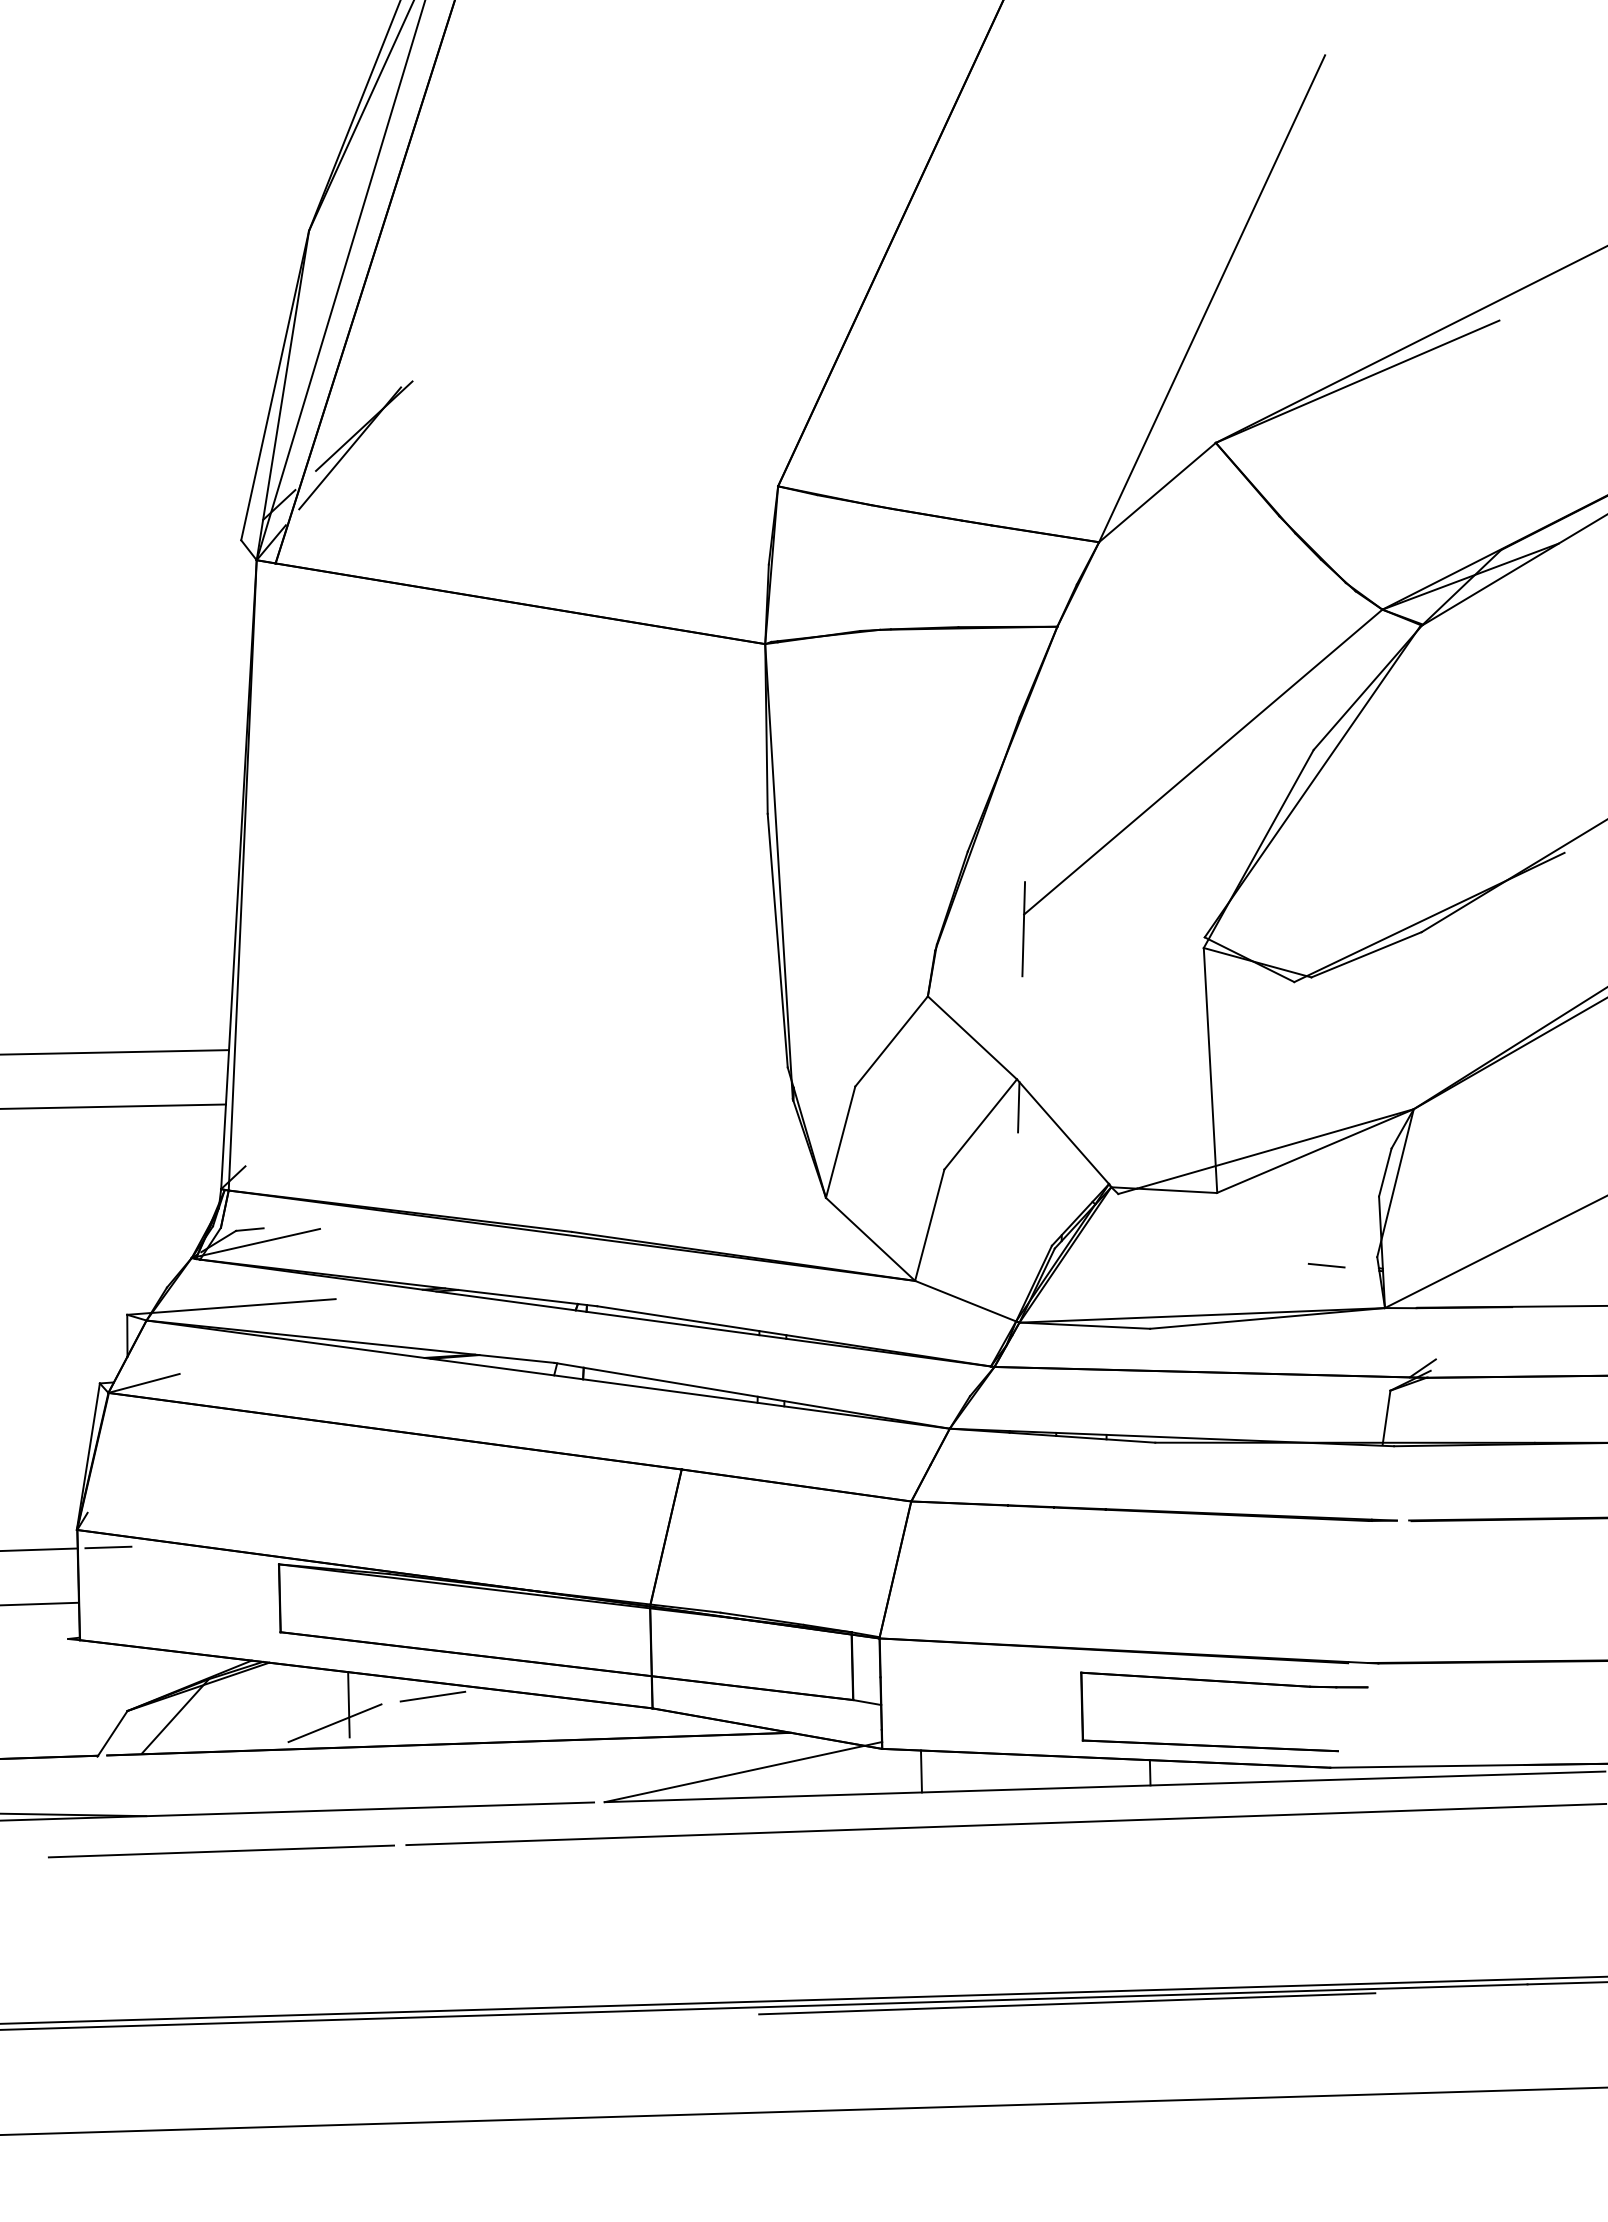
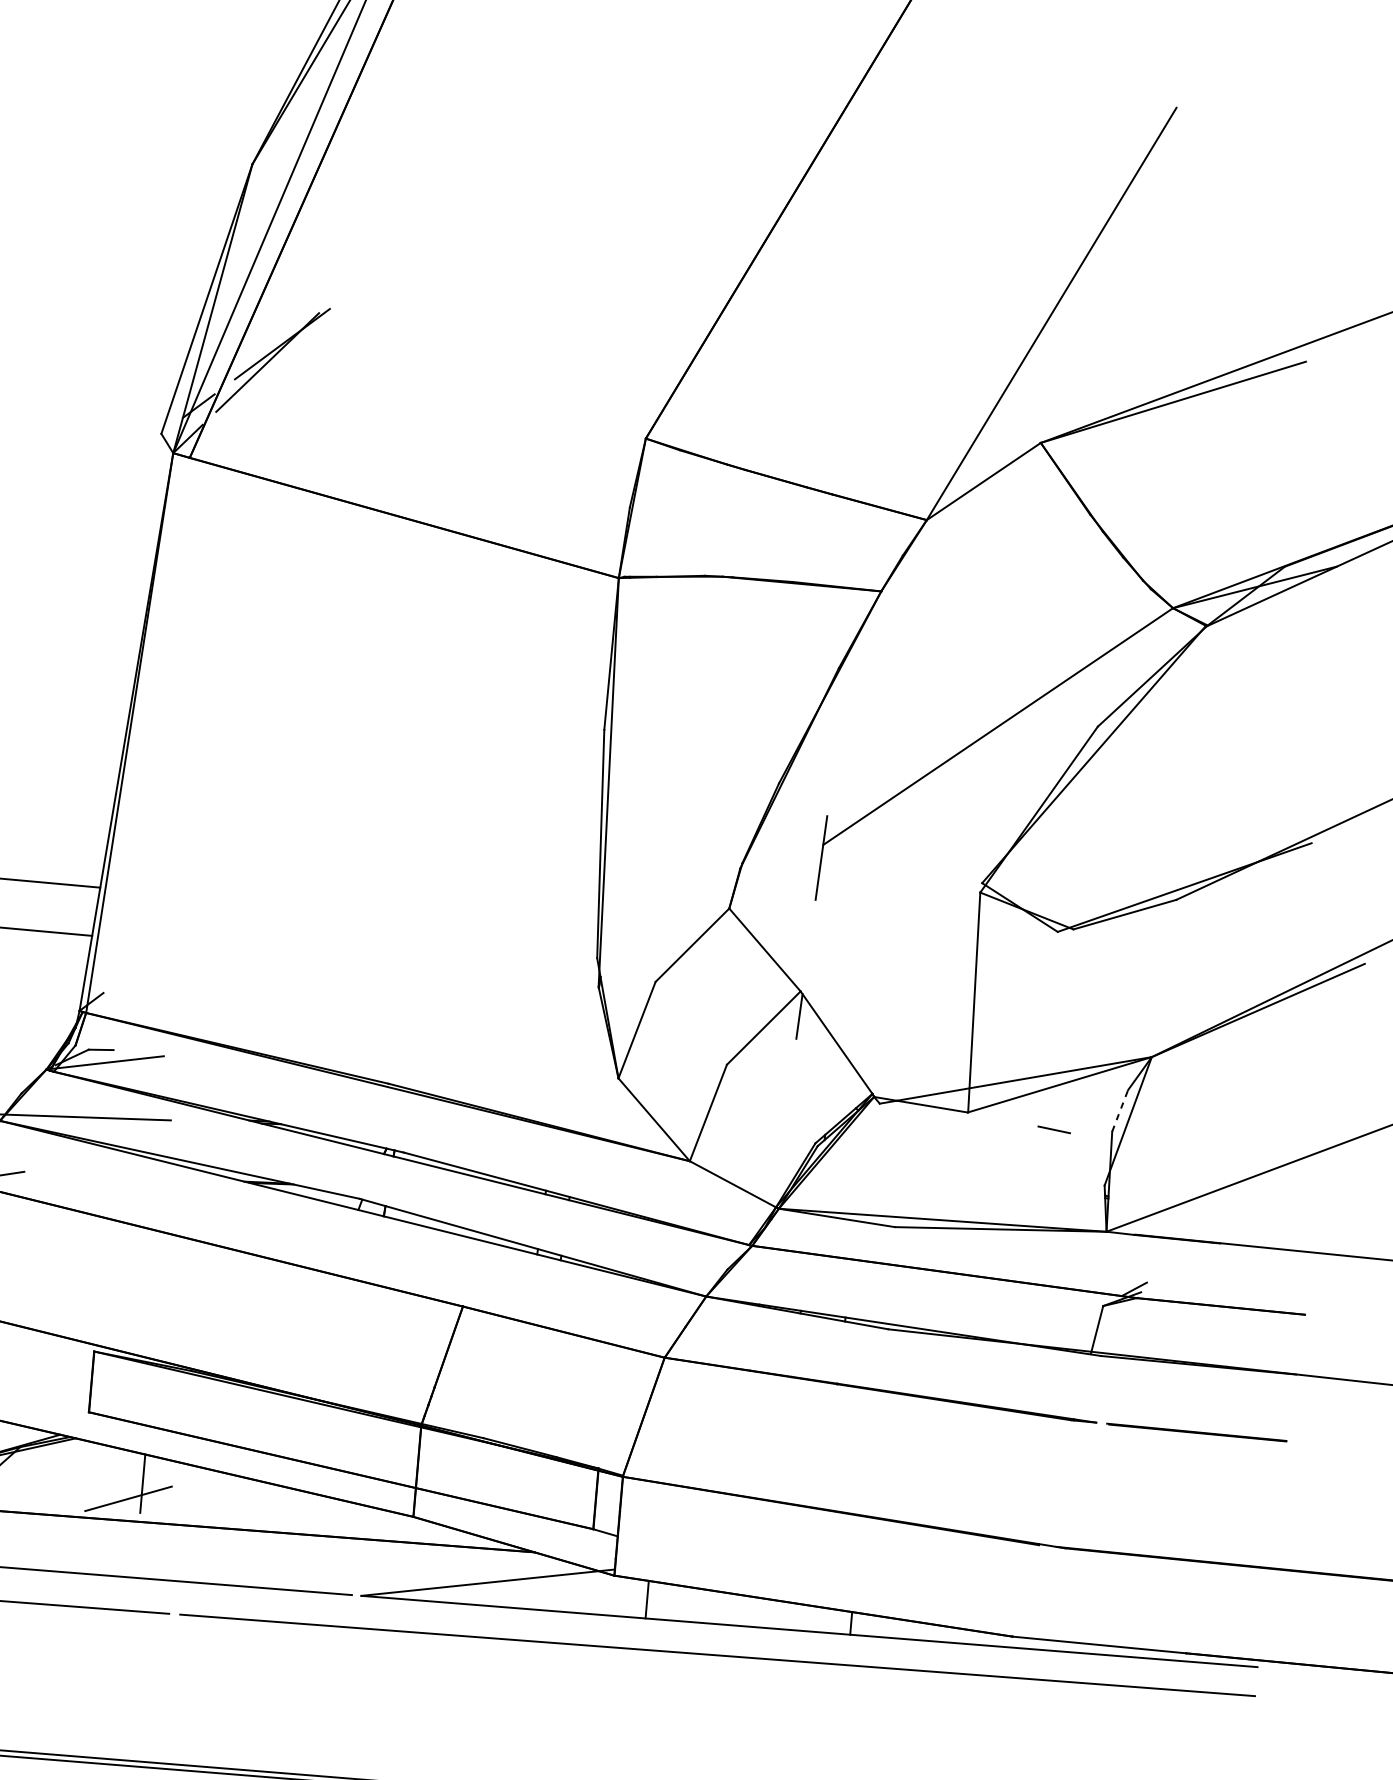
line: (1385, 1172) -> (1120, 1110), solid -> dashed
line: (1326, 1265) -> (1054, 1129), moved
part: (1224, 1682) -> (926, 1550), removed
line: (432, 1696) -> (218, 1484), removed

